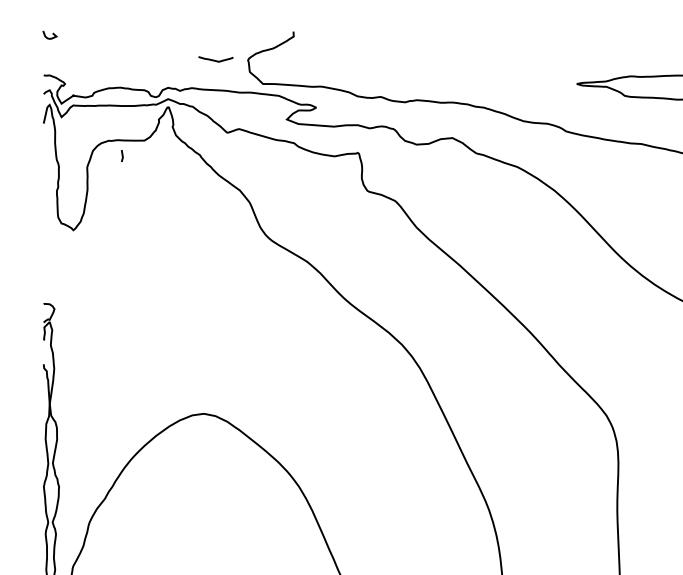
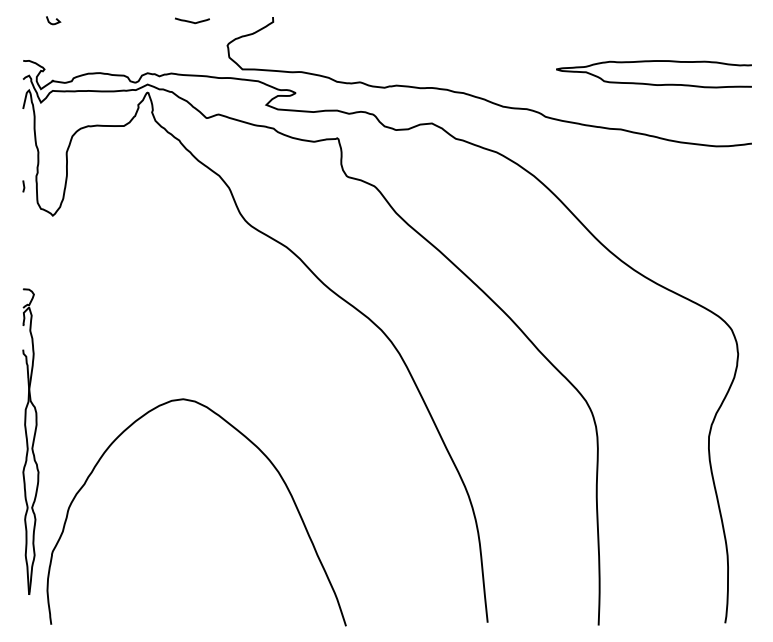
curve: (52, 34) -> (55, 19), moved
curve: (216, 60) -> (192, 21), moved
line: (122, 156) -> (23, 186), moved

